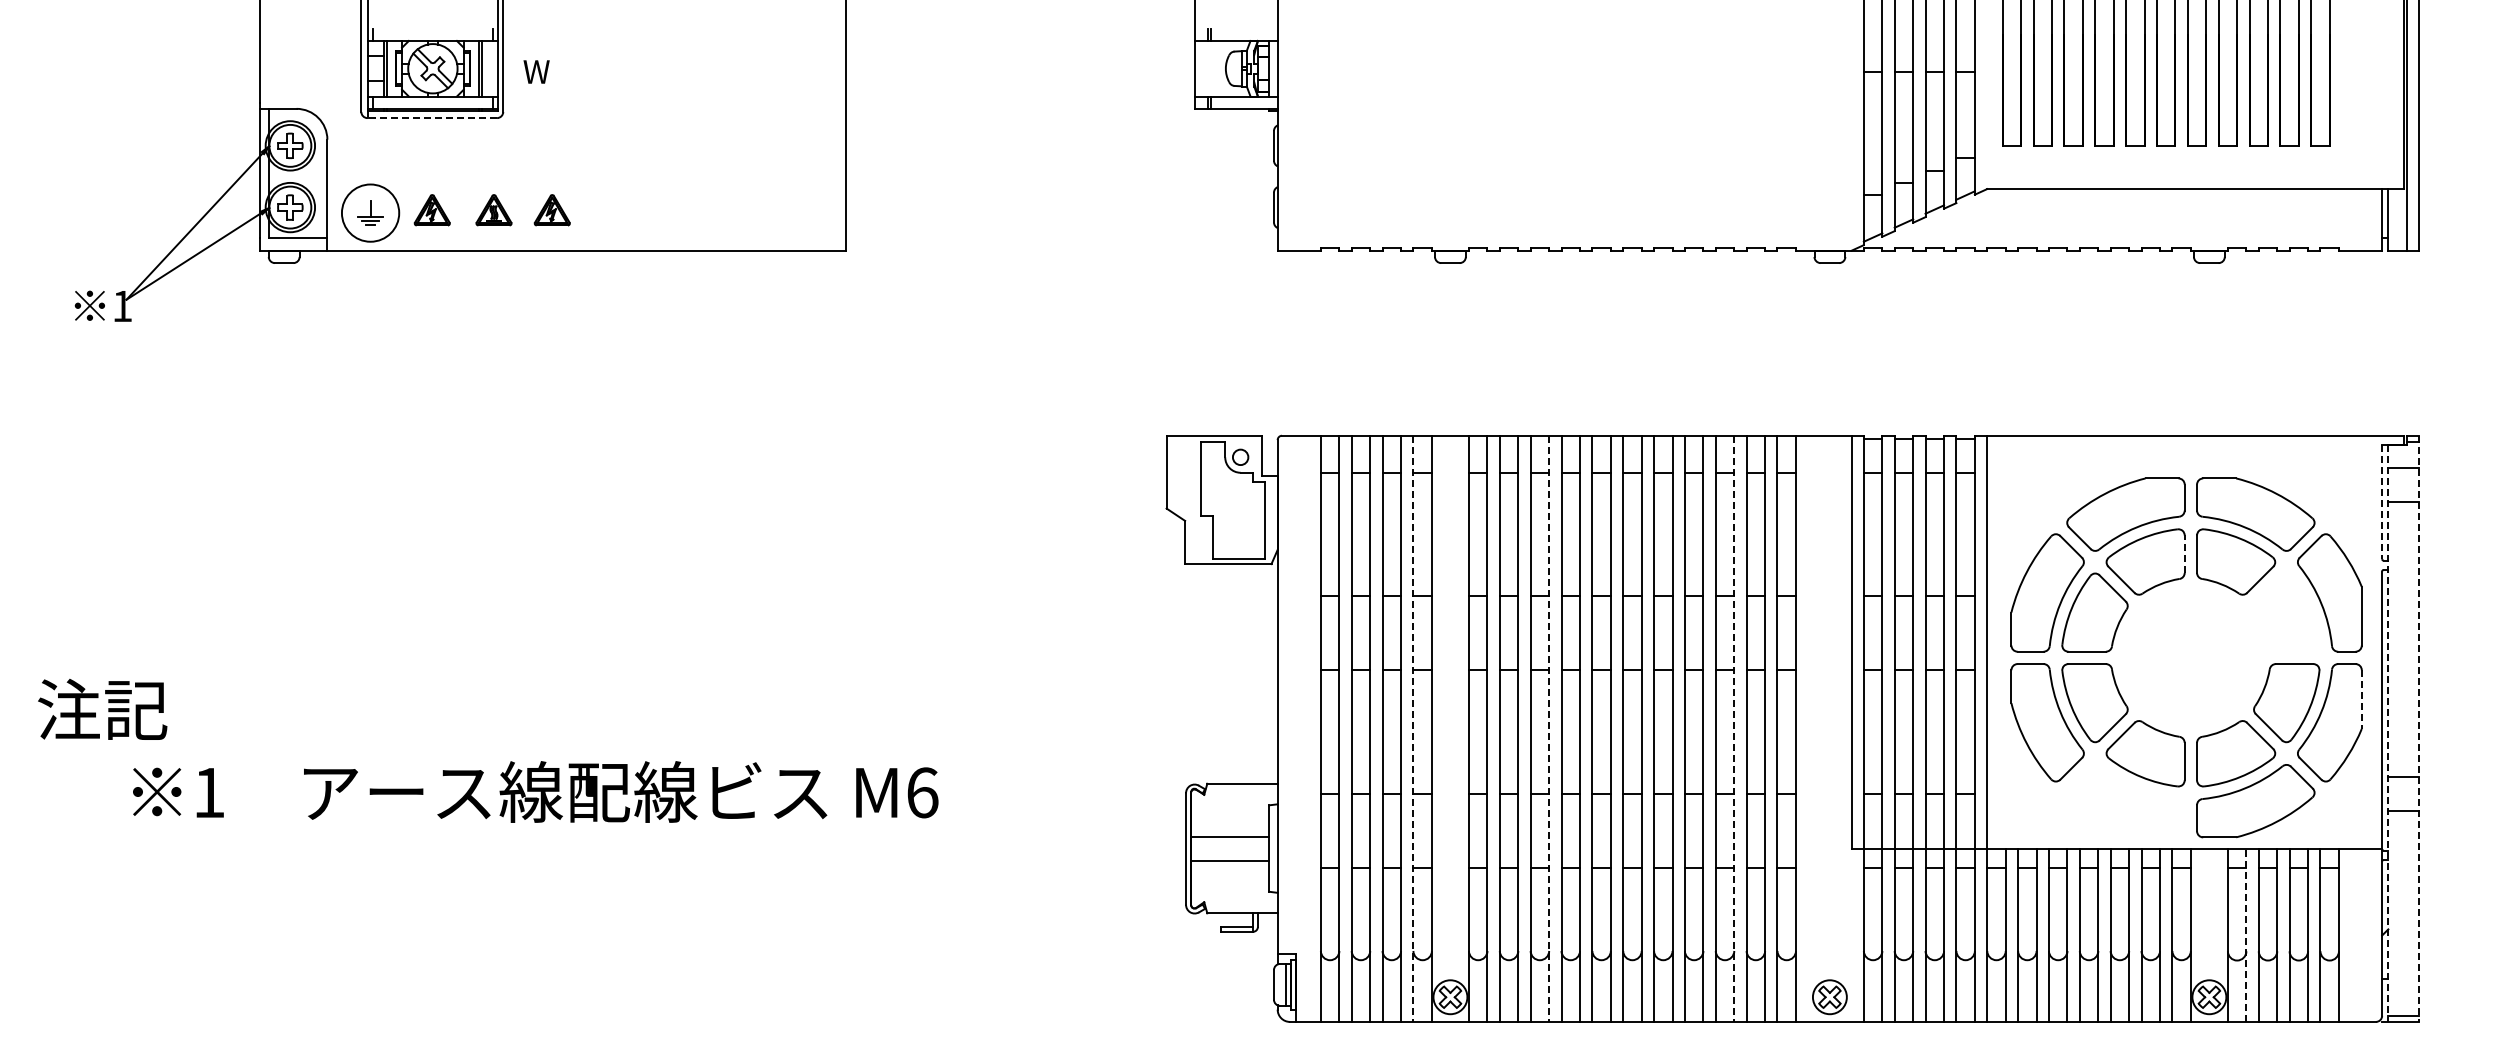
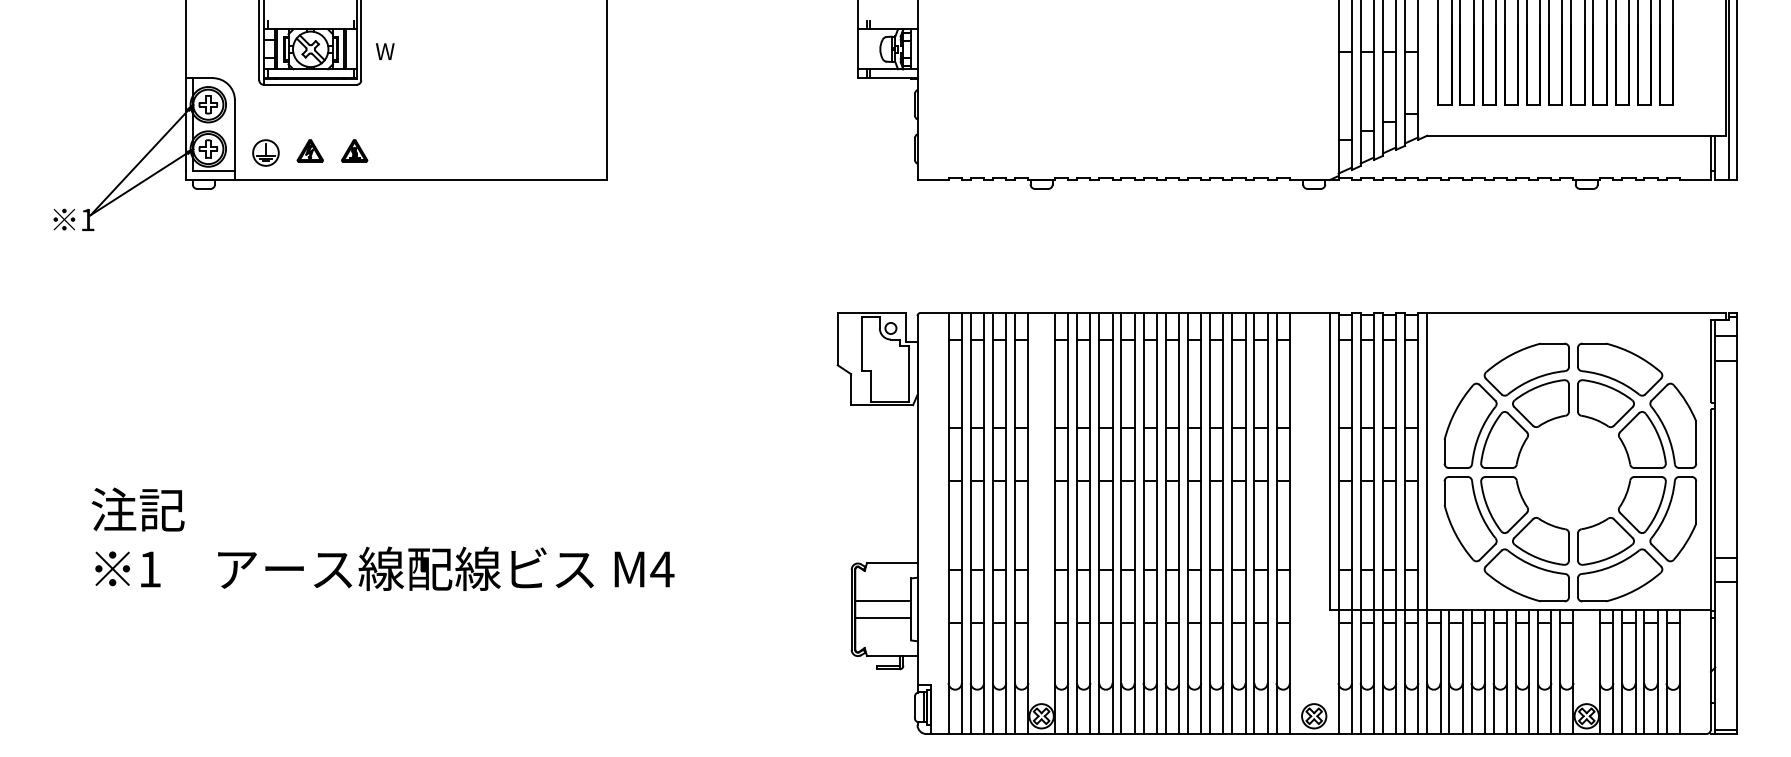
line: (432, 118) -> (310, 85), dashed -> solid
part: (551, 210) -> (395, 151), removed
circle: (370, 213) -> (265, 153), size x0.62
line: (2382, 502) -> (1711, 360), dashed -> solid
line: (2184, 554) -> (1568, 398), dashed -> solid
part: (2286, 612) -> (1642, 439), added
line: (2361, 700) -> (1696, 503), dashed -> solid
text: (102, 708) -> (138, 508), moved
line: (1413, 729) -> (1015, 523), dashed -> solid
line: (1549, 729) -> (1112, 523), dashed -> solid
line: (1734, 729) -> (1245, 523), dashed -> solid
line: (2419, 729) -> (1737, 523), dashed -> solid
line: (2388, 733) -> (1715, 526), dashed -> solid
text: (922, 792) -> (662, 569), M6 -> M4
part: (2125, 801) -> (1526, 575), added
line: (2246, 935) -> (1613, 671), dashed -> solid

